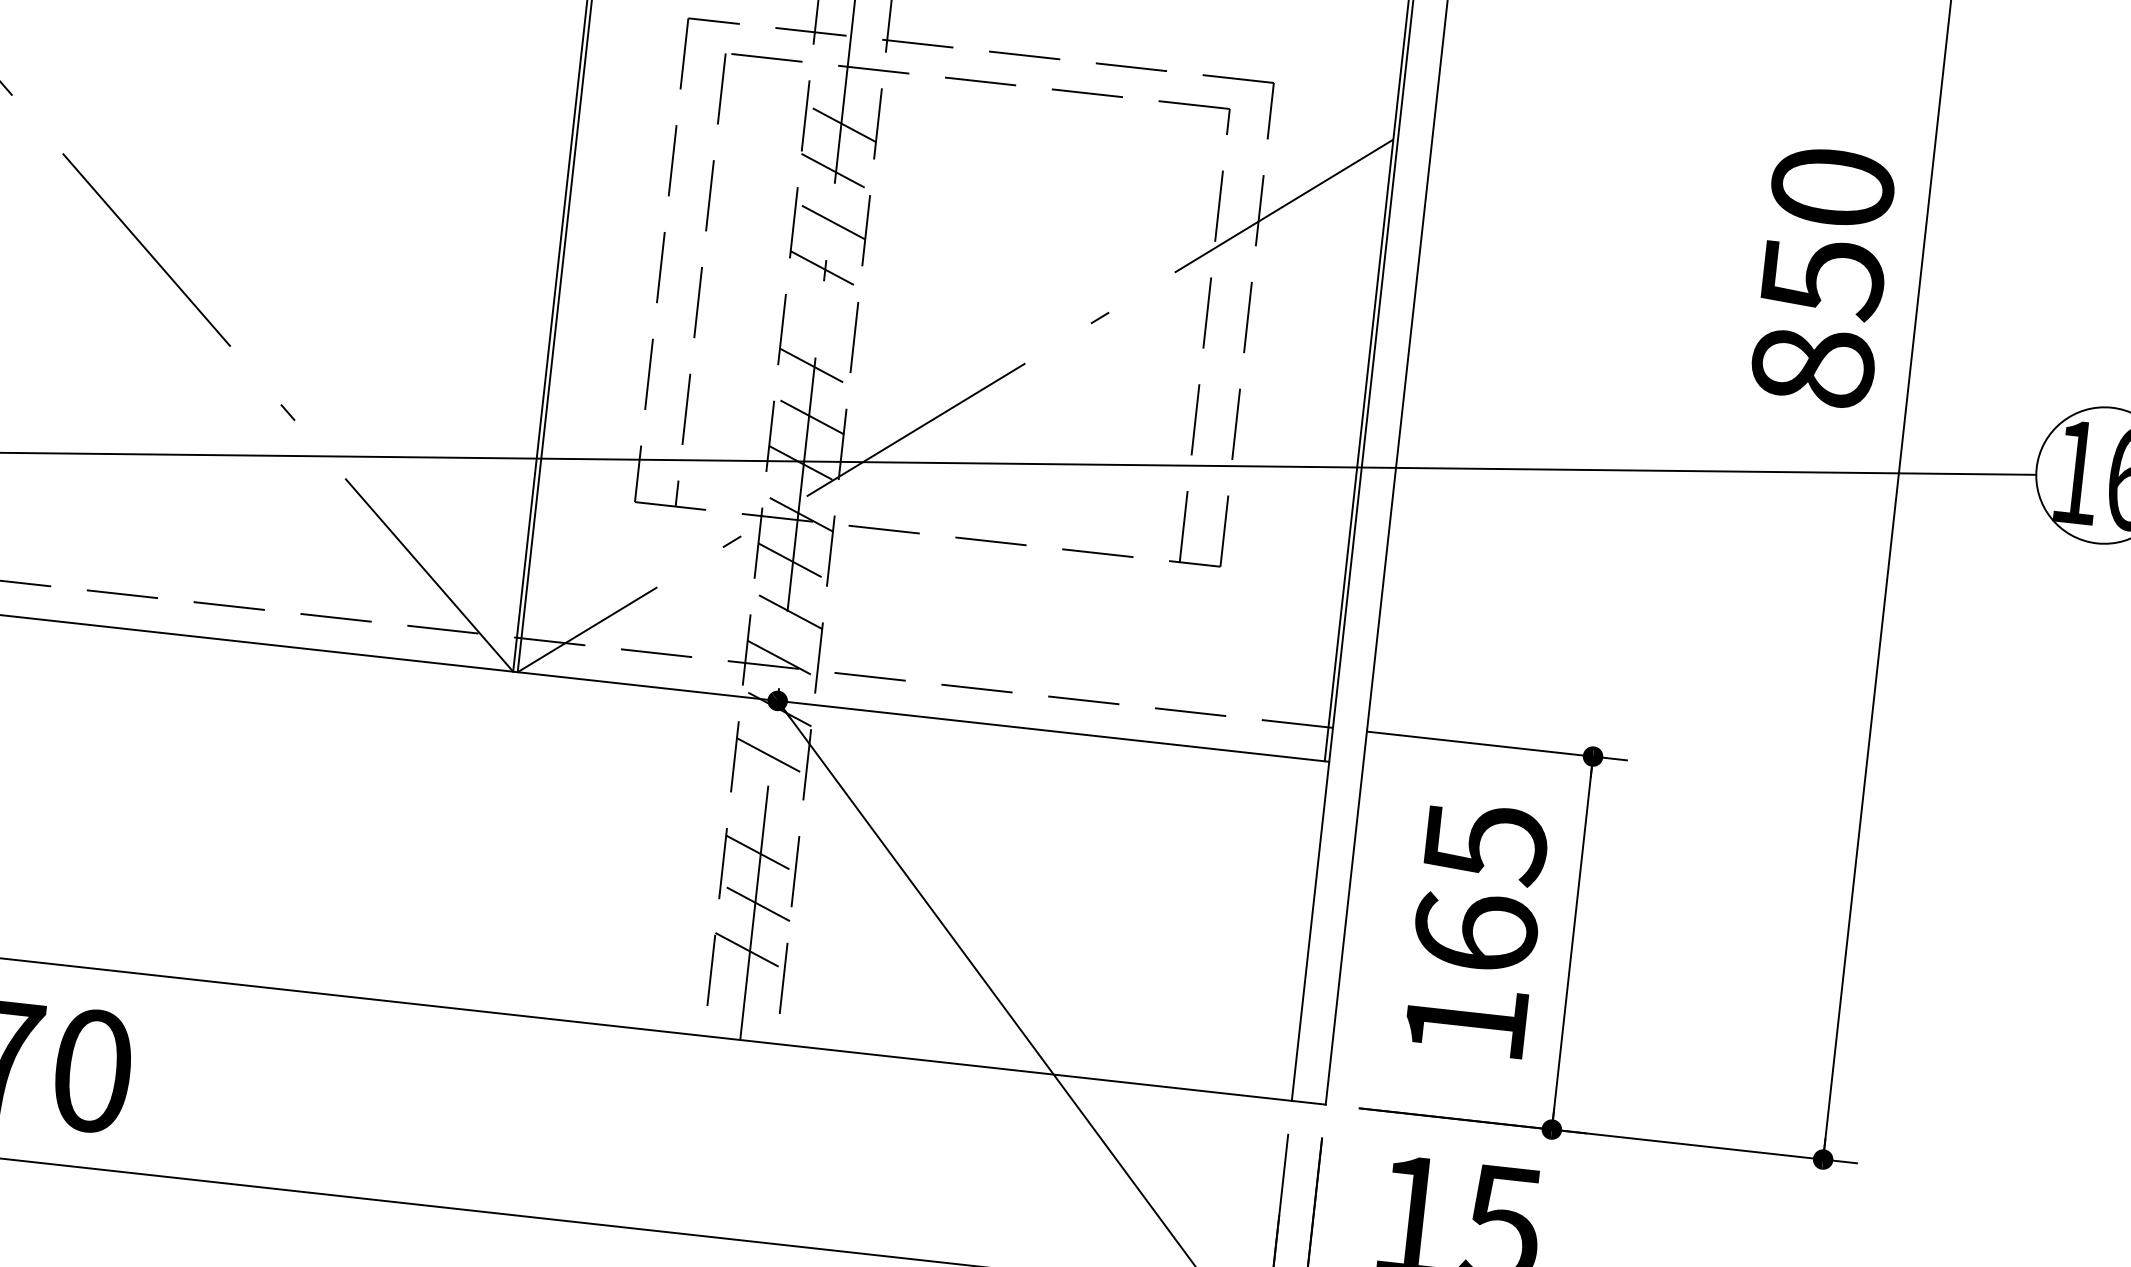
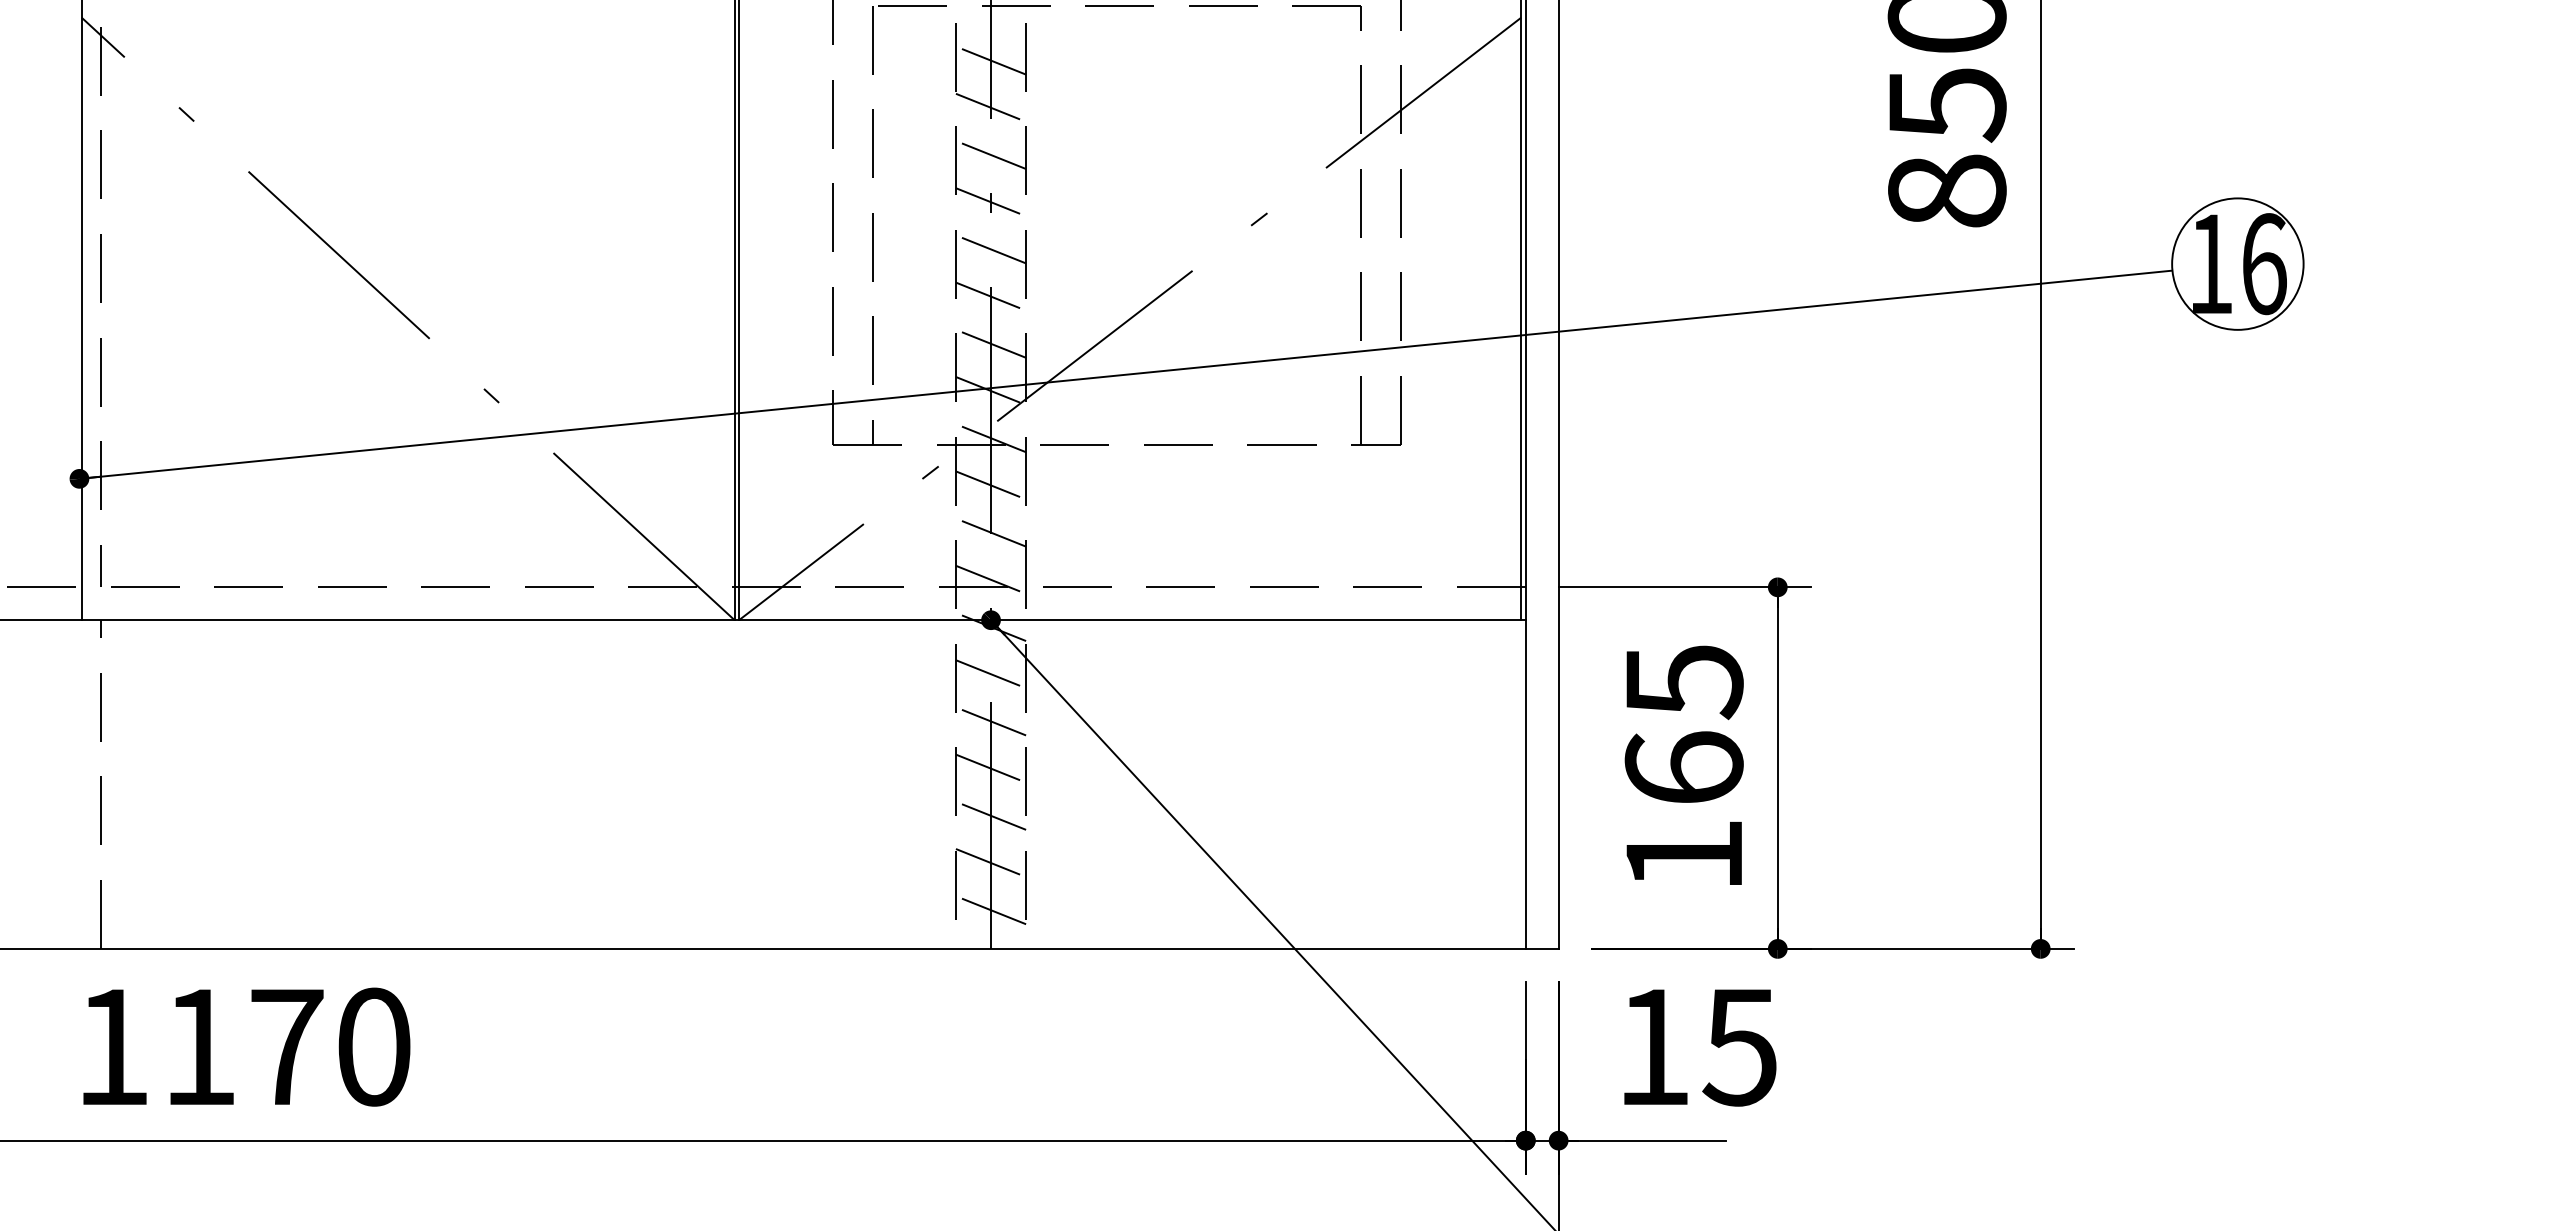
line: (819, 318) -> (990, 249), added
line: (765, 805) -> (990, 721), added
line: (744, 1000) -> (990, 910), added

